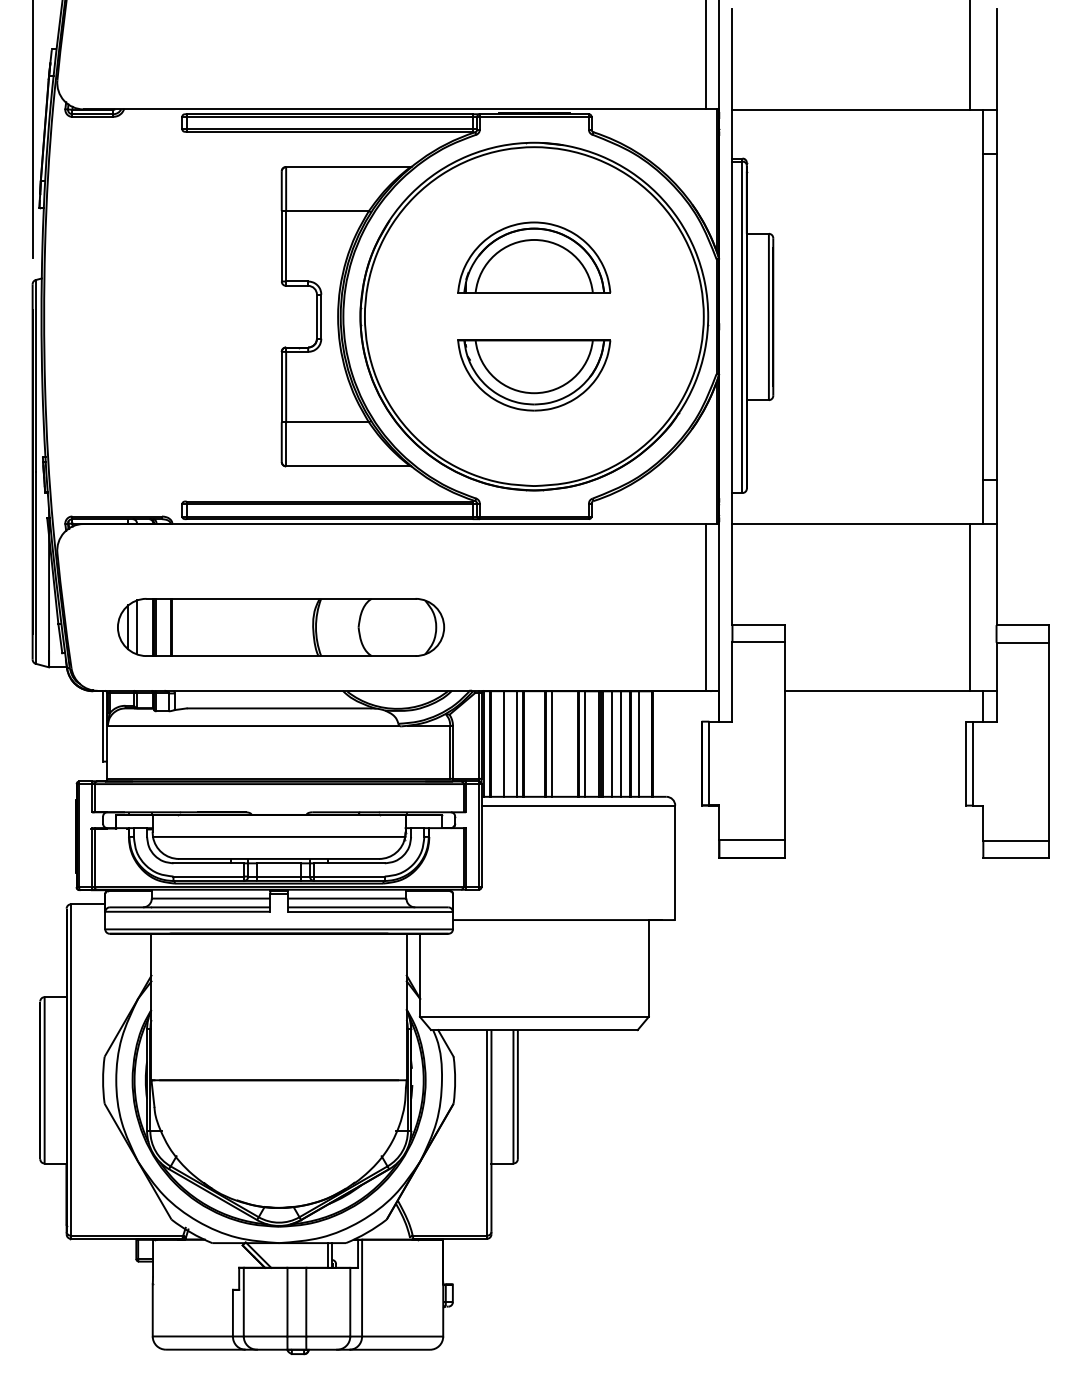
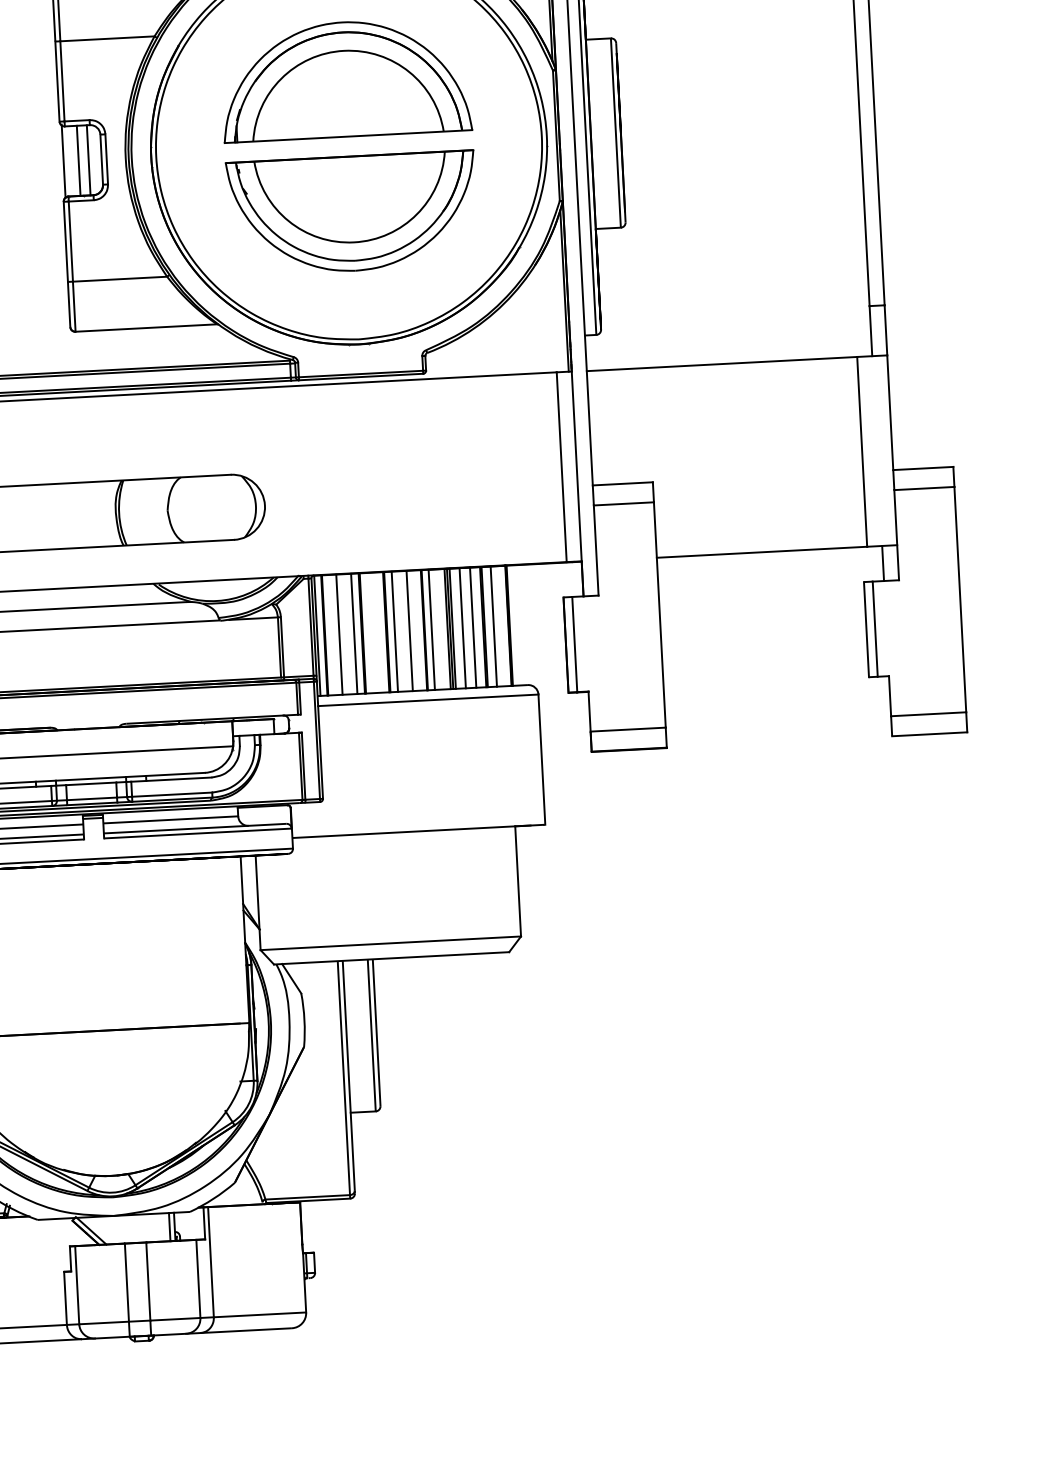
part: (533, 257) -> (344, 79), size x1.43
line: (283, 316) -> (63, 161), added
line: (296, 316) -> (78, 160), added
line: (305, 316) -> (88, 160), added
part: (533, 375) -> (351, 213), size x1.43
line: (565, 743) -> (409, 630), added

